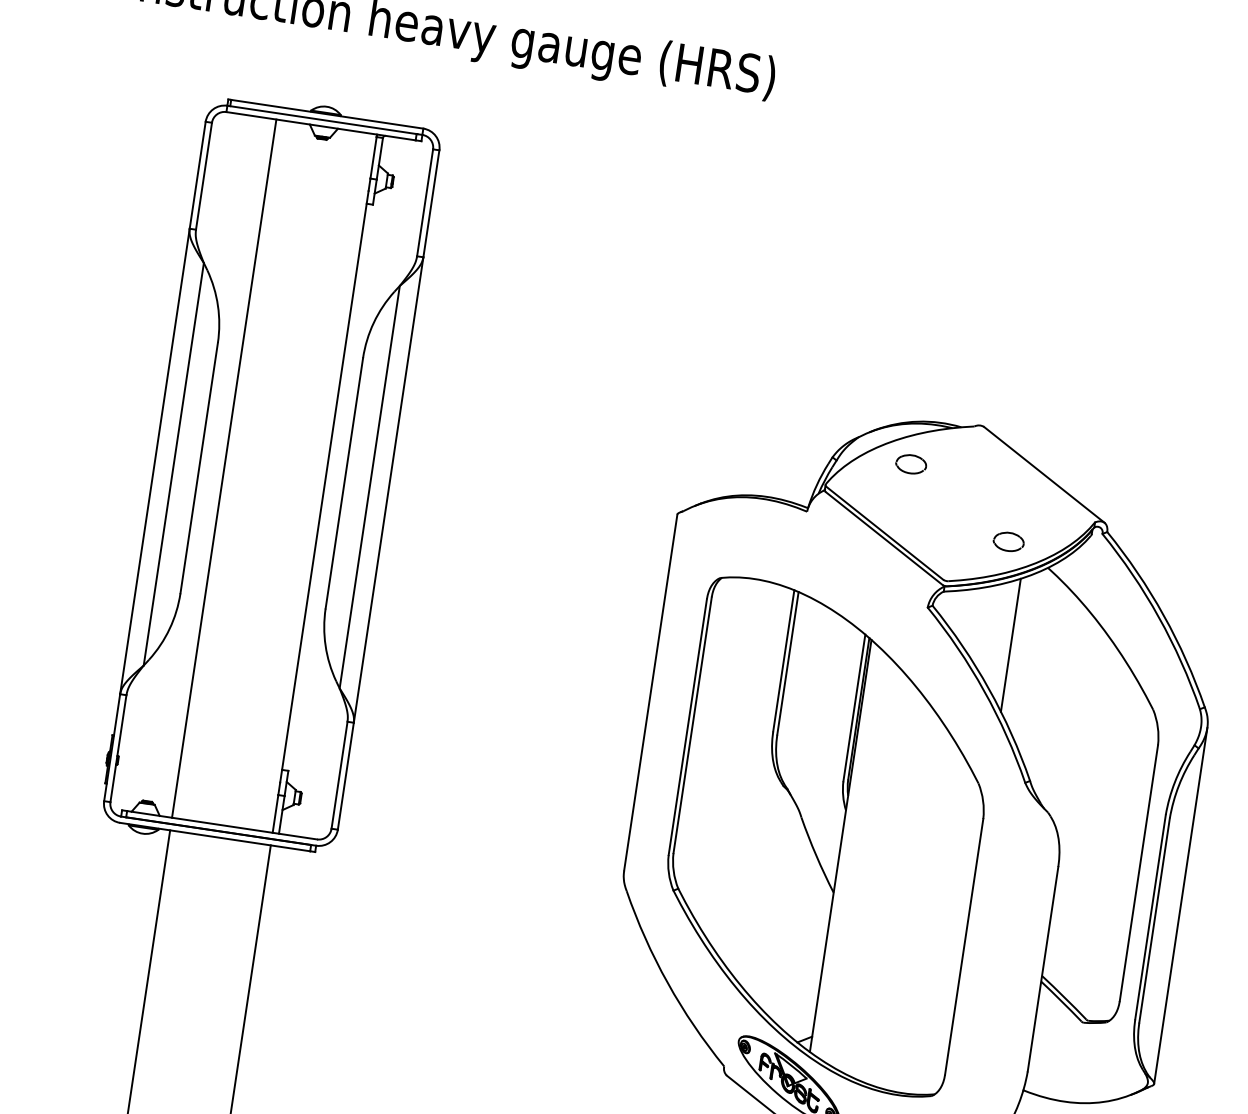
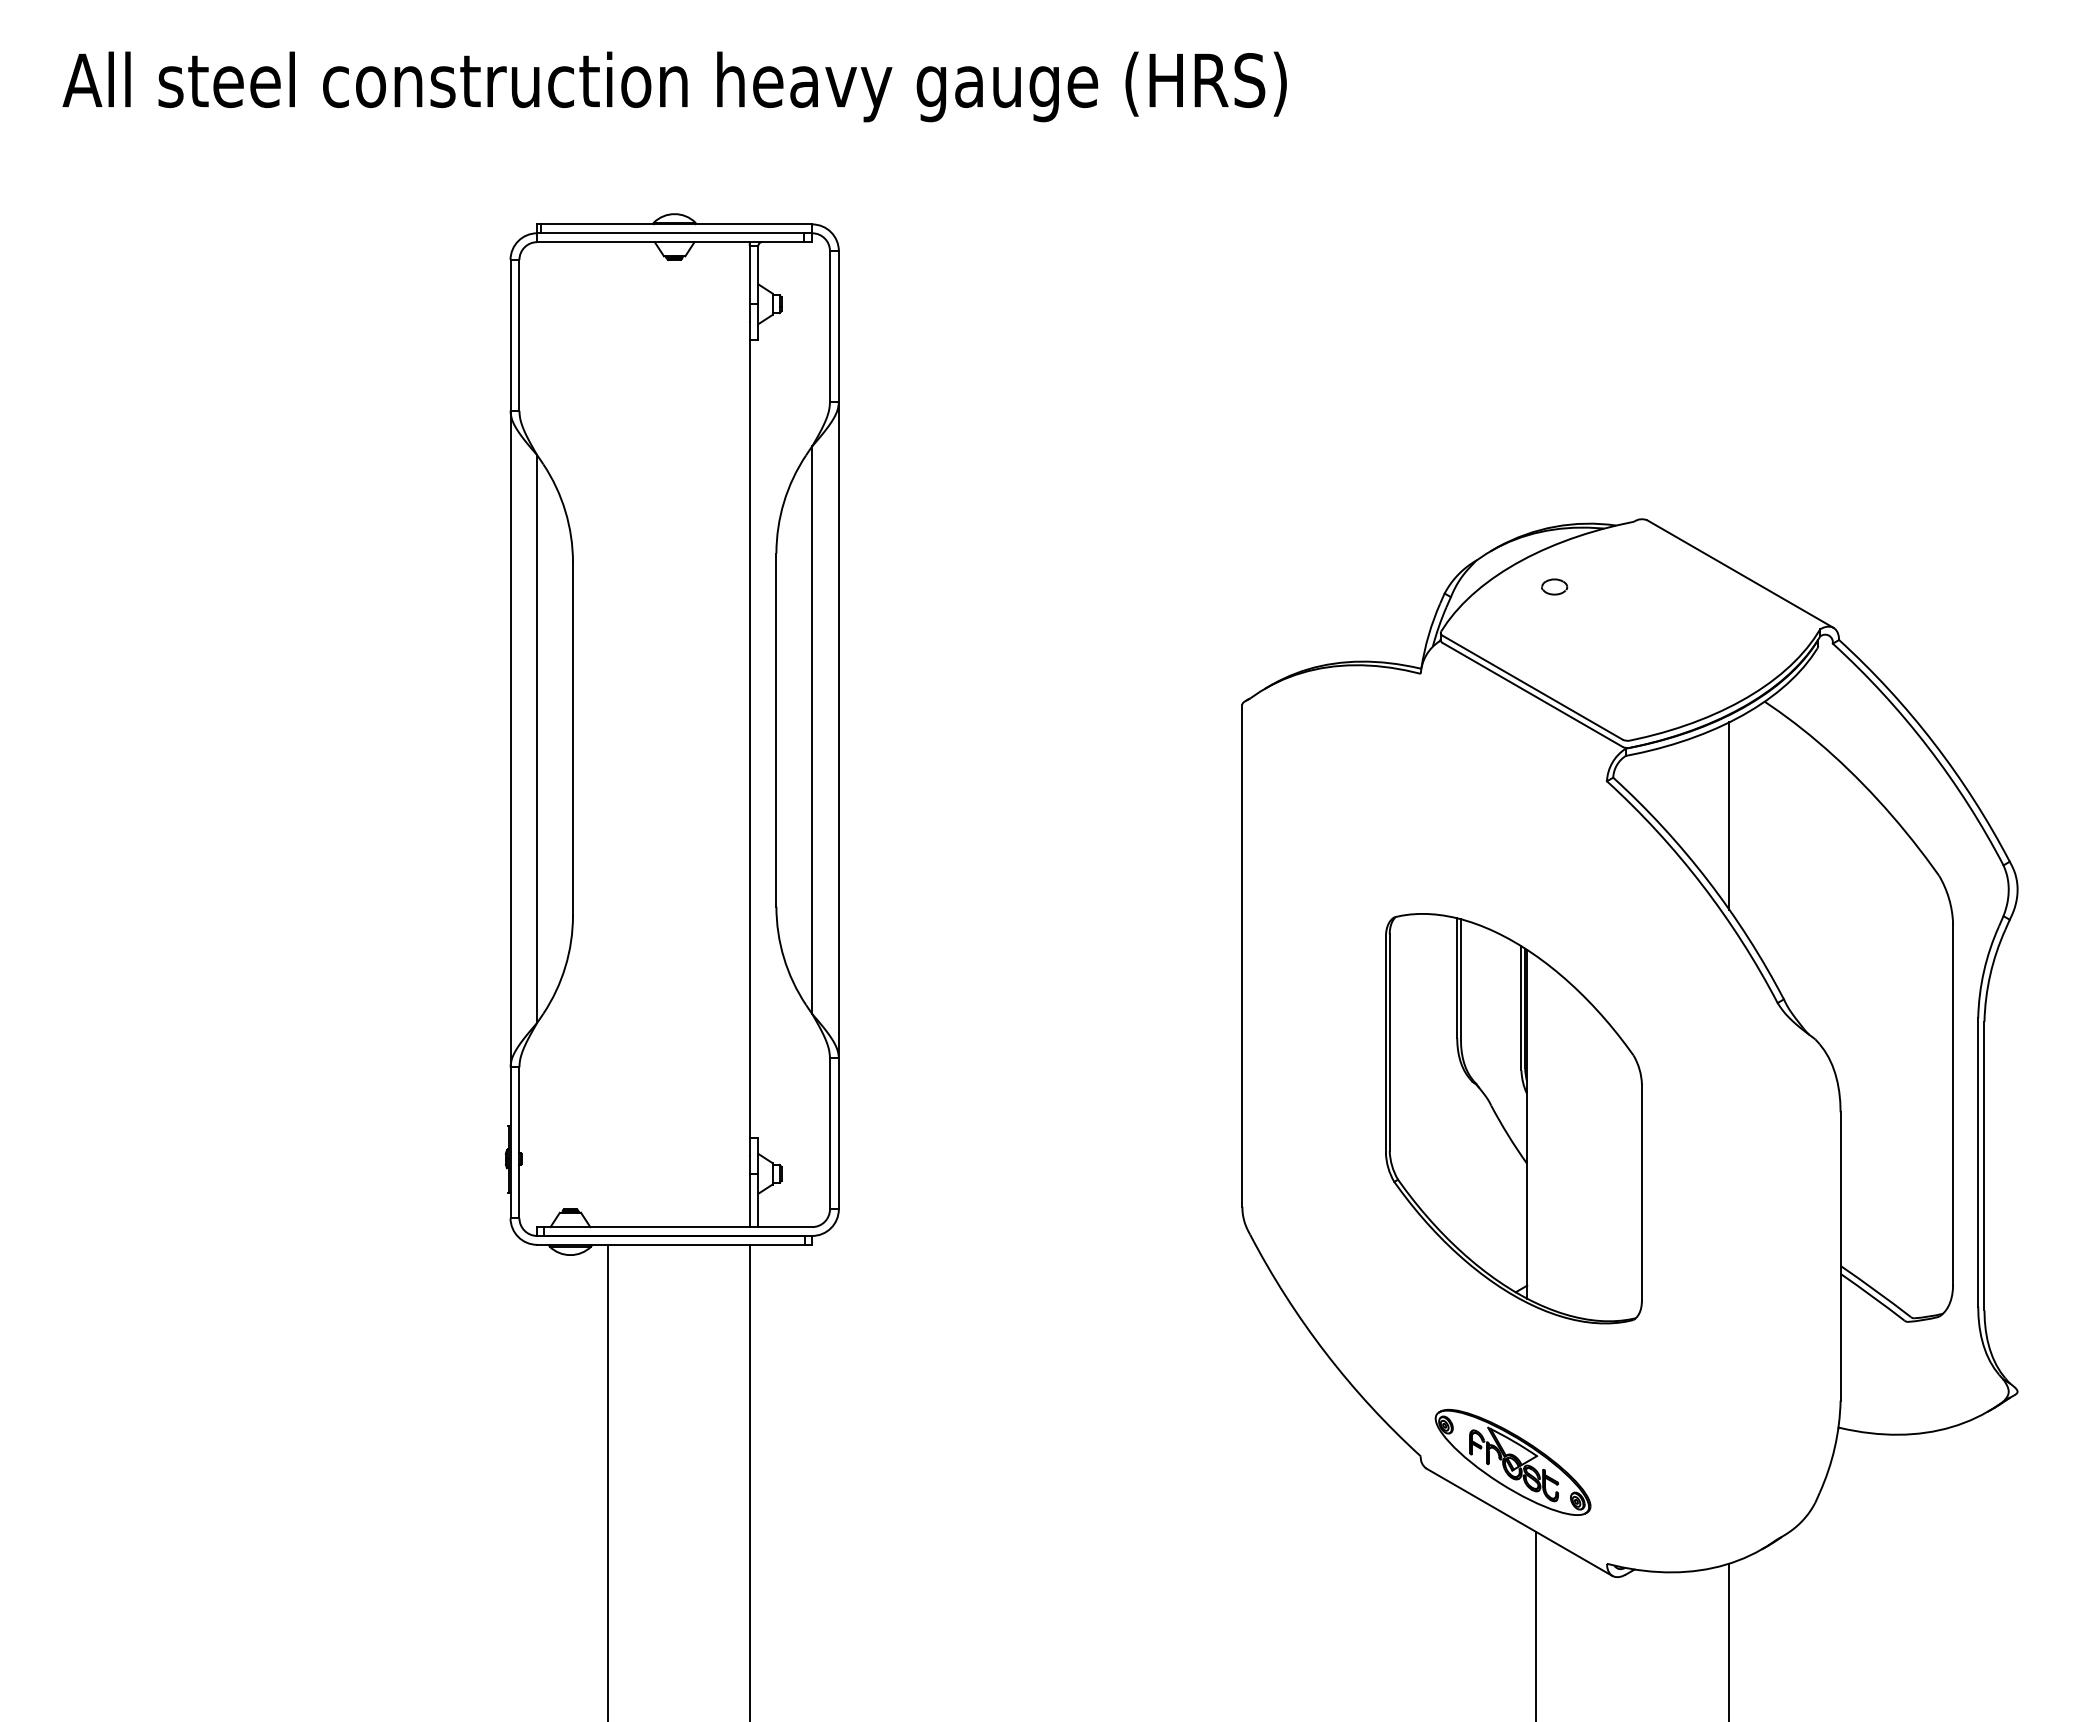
part: (911, 463) -> (1554, 586), size x0.6
line: (224, 468) -> (607, 734), removed
part: (1009, 541) -> (1705, 673), removed
part: (825, 836) -> (1513, 1118), size x0.6
line: (1180, 905) -> (2017, 1140), removed

